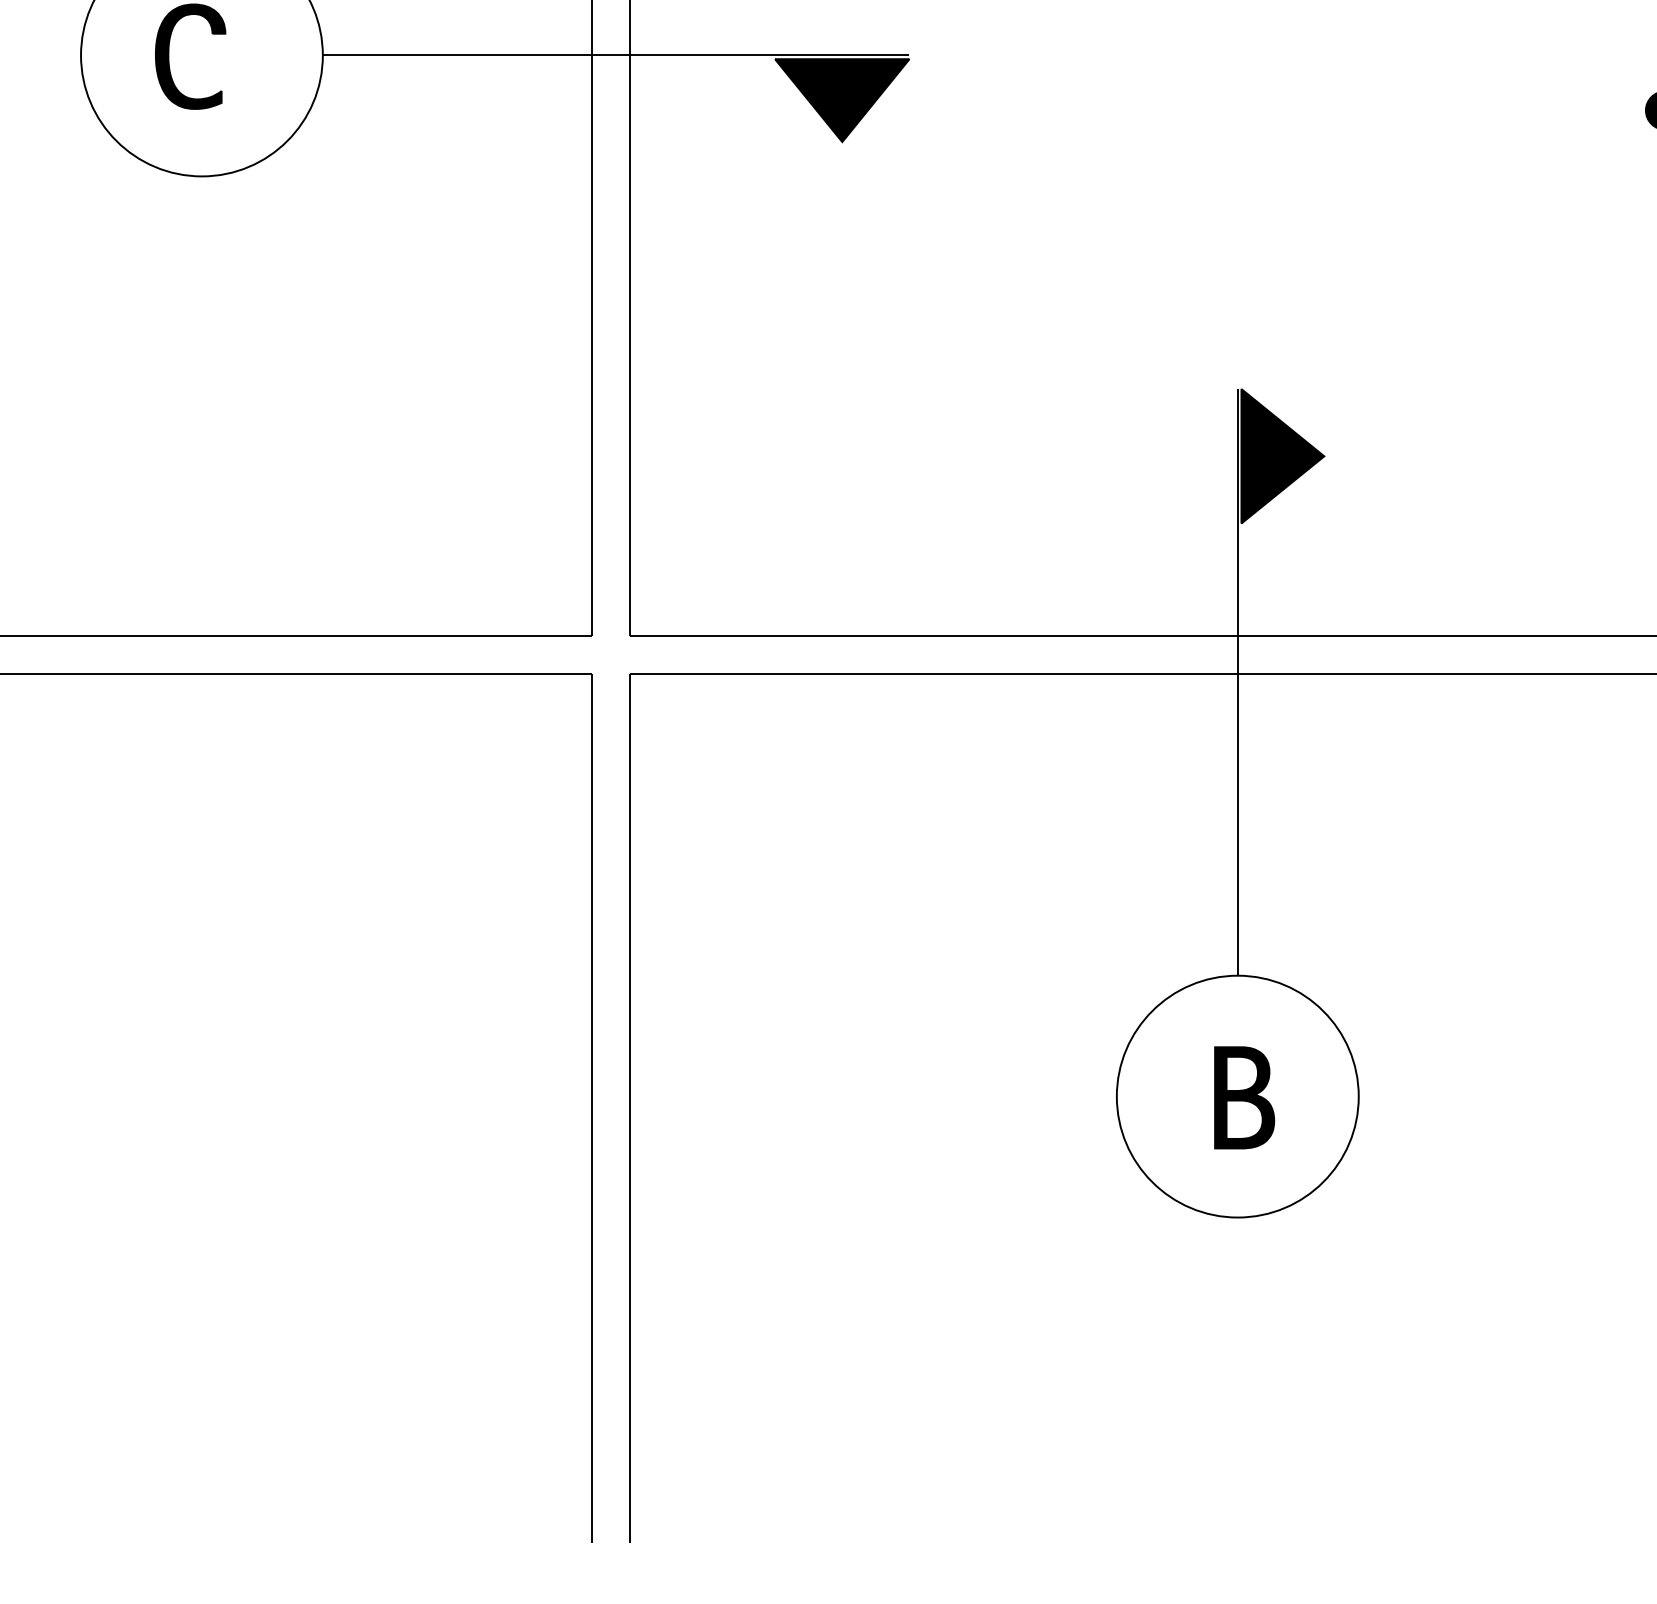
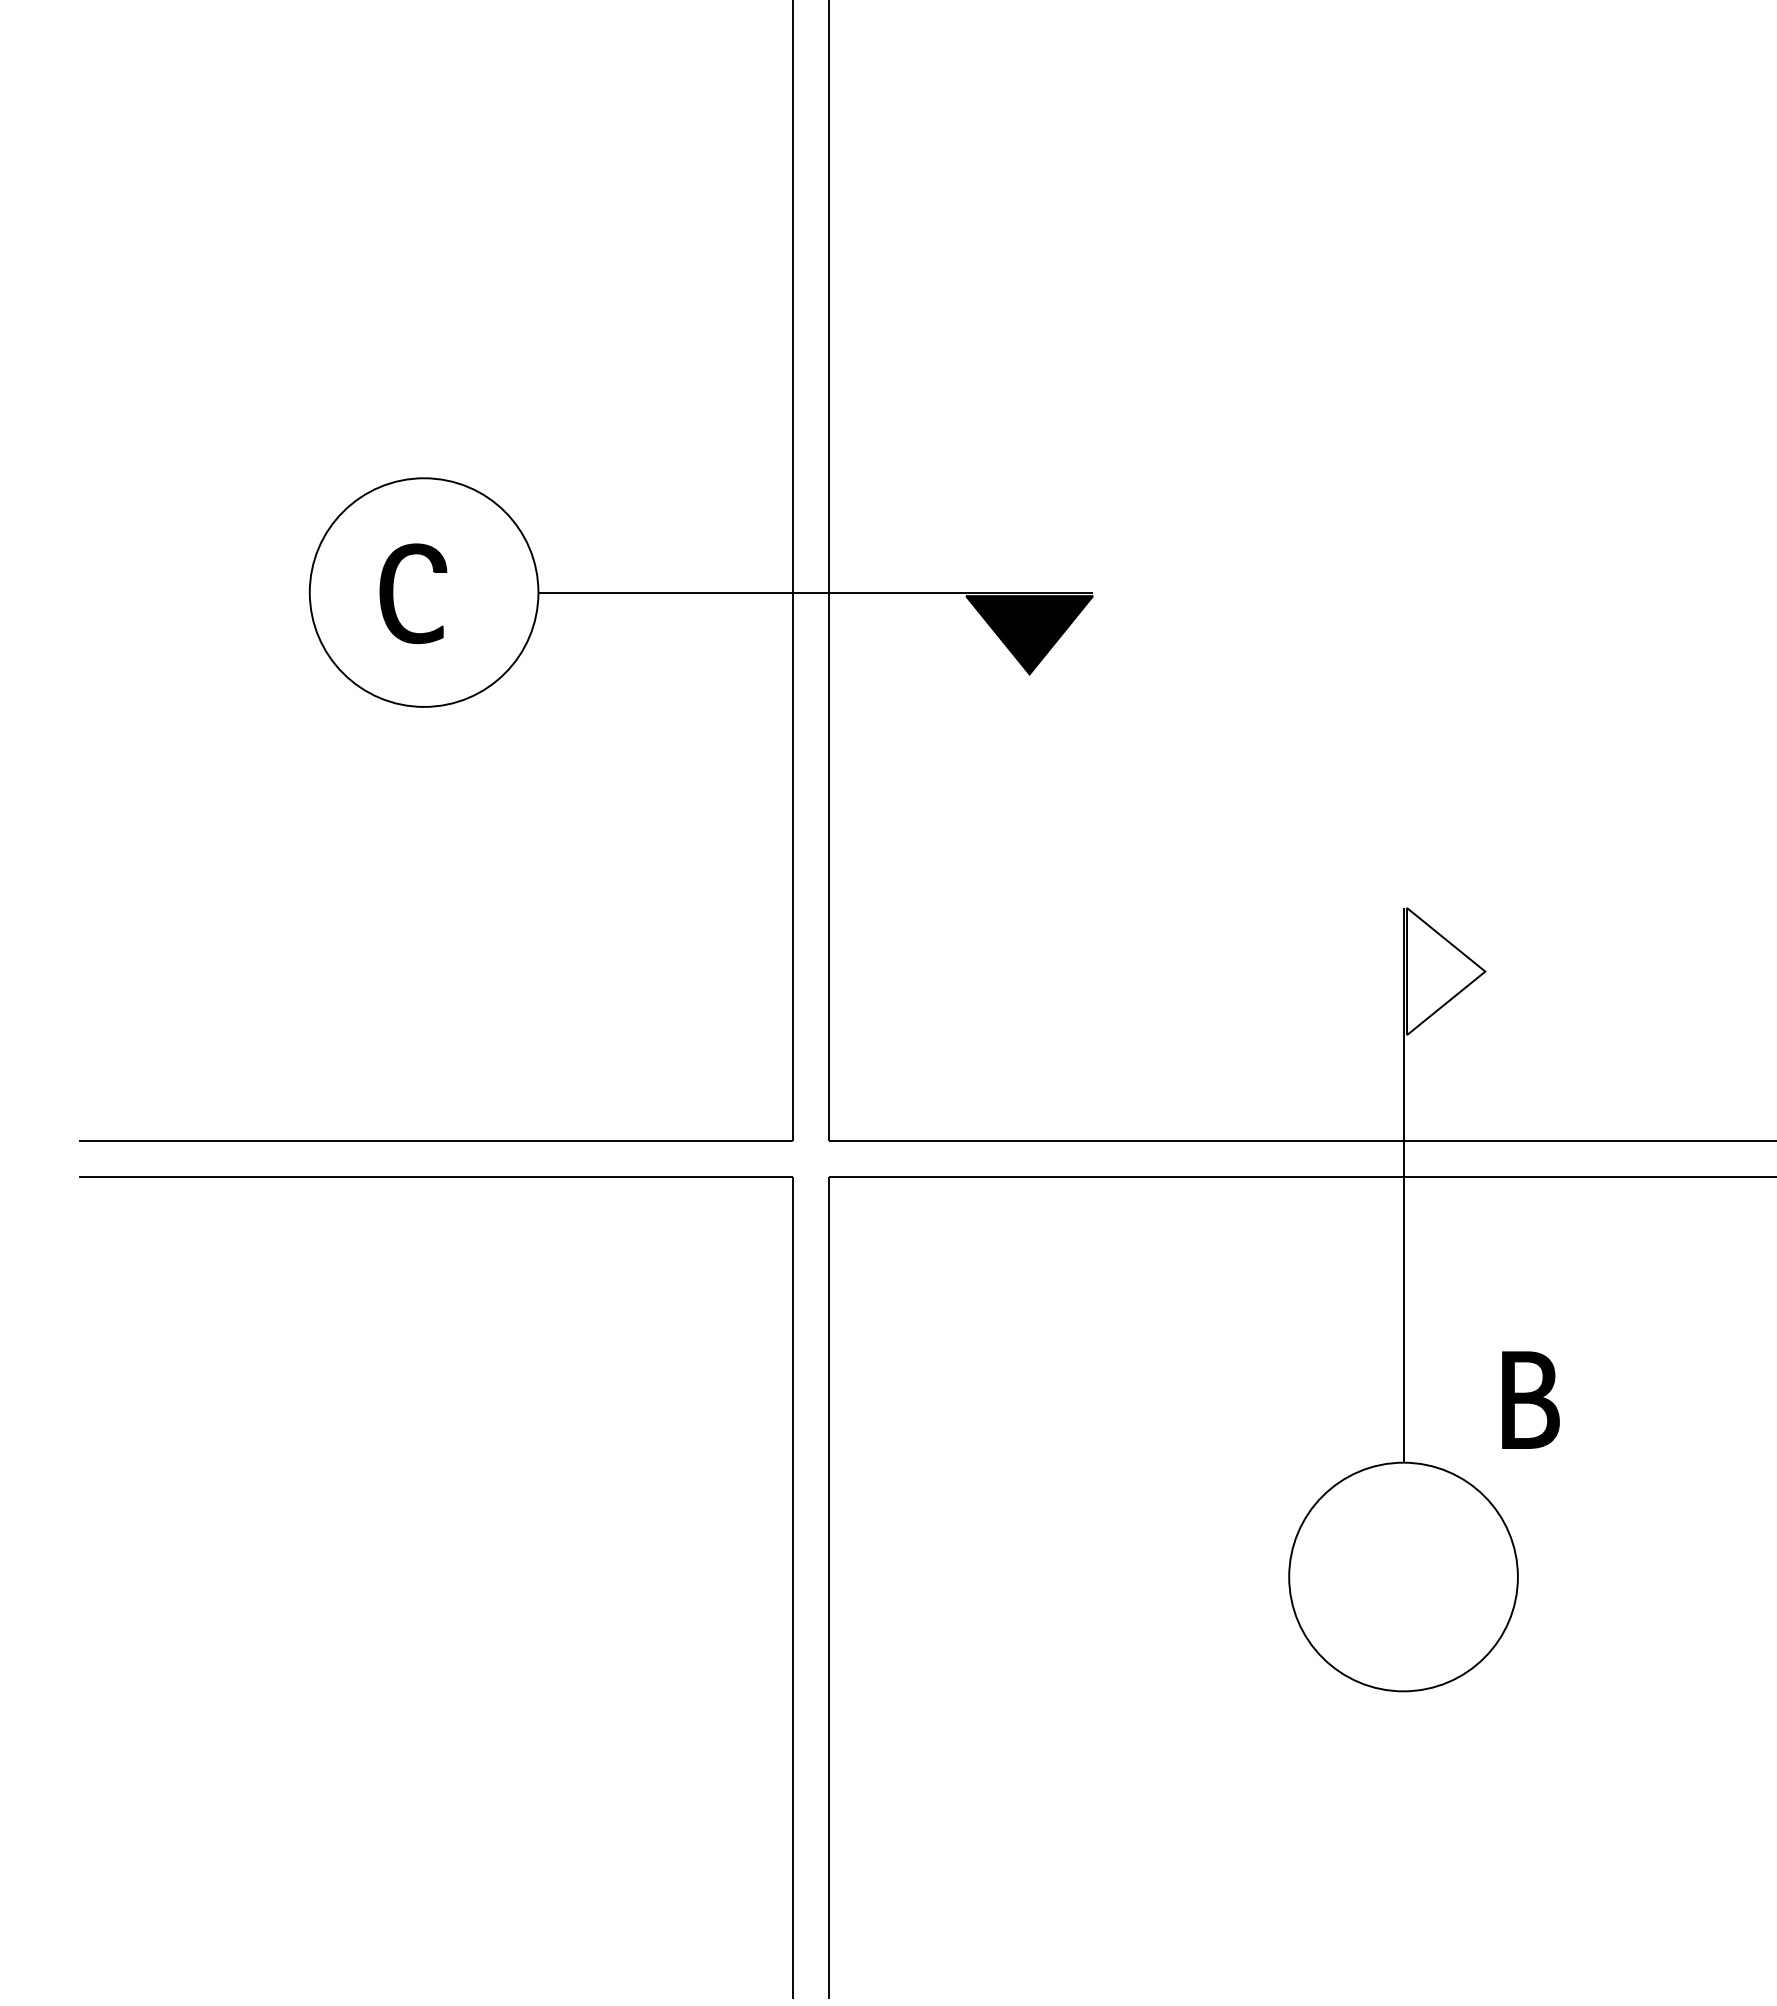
fill: (1283, 456) -> (1446, 971), removed
part: (1244, 1097) -> (1530, 1399), moved

